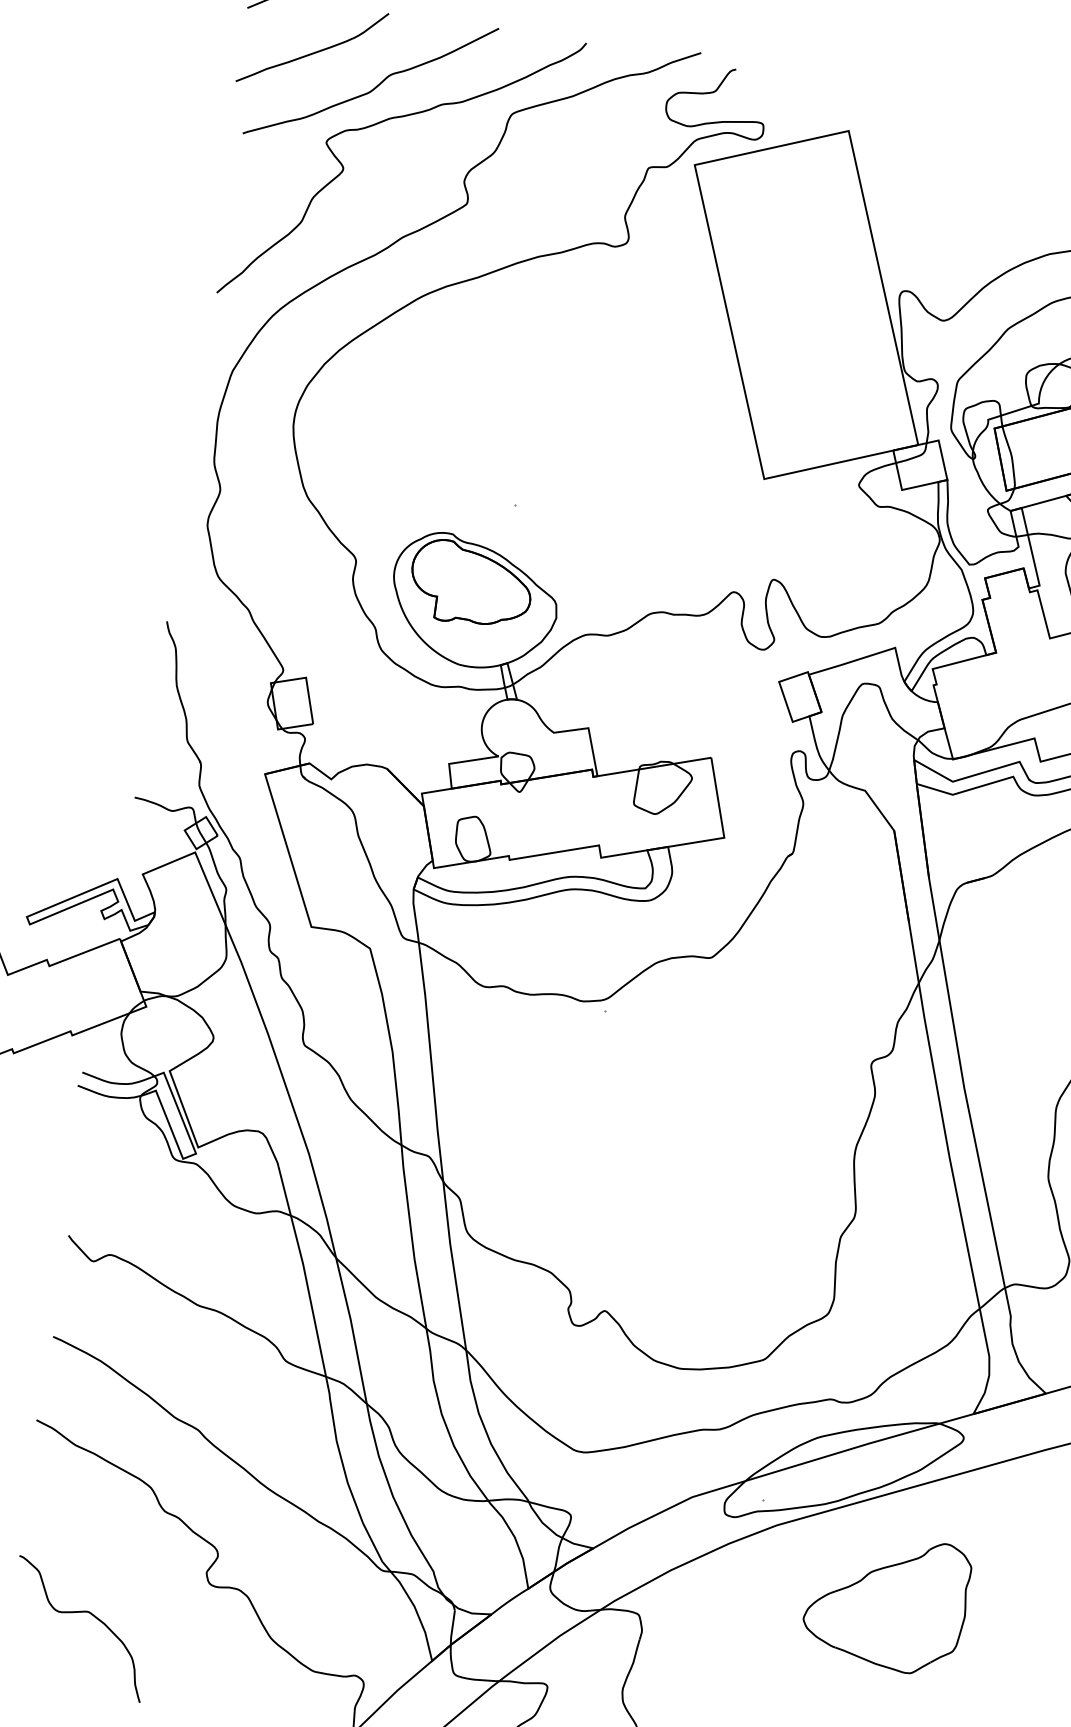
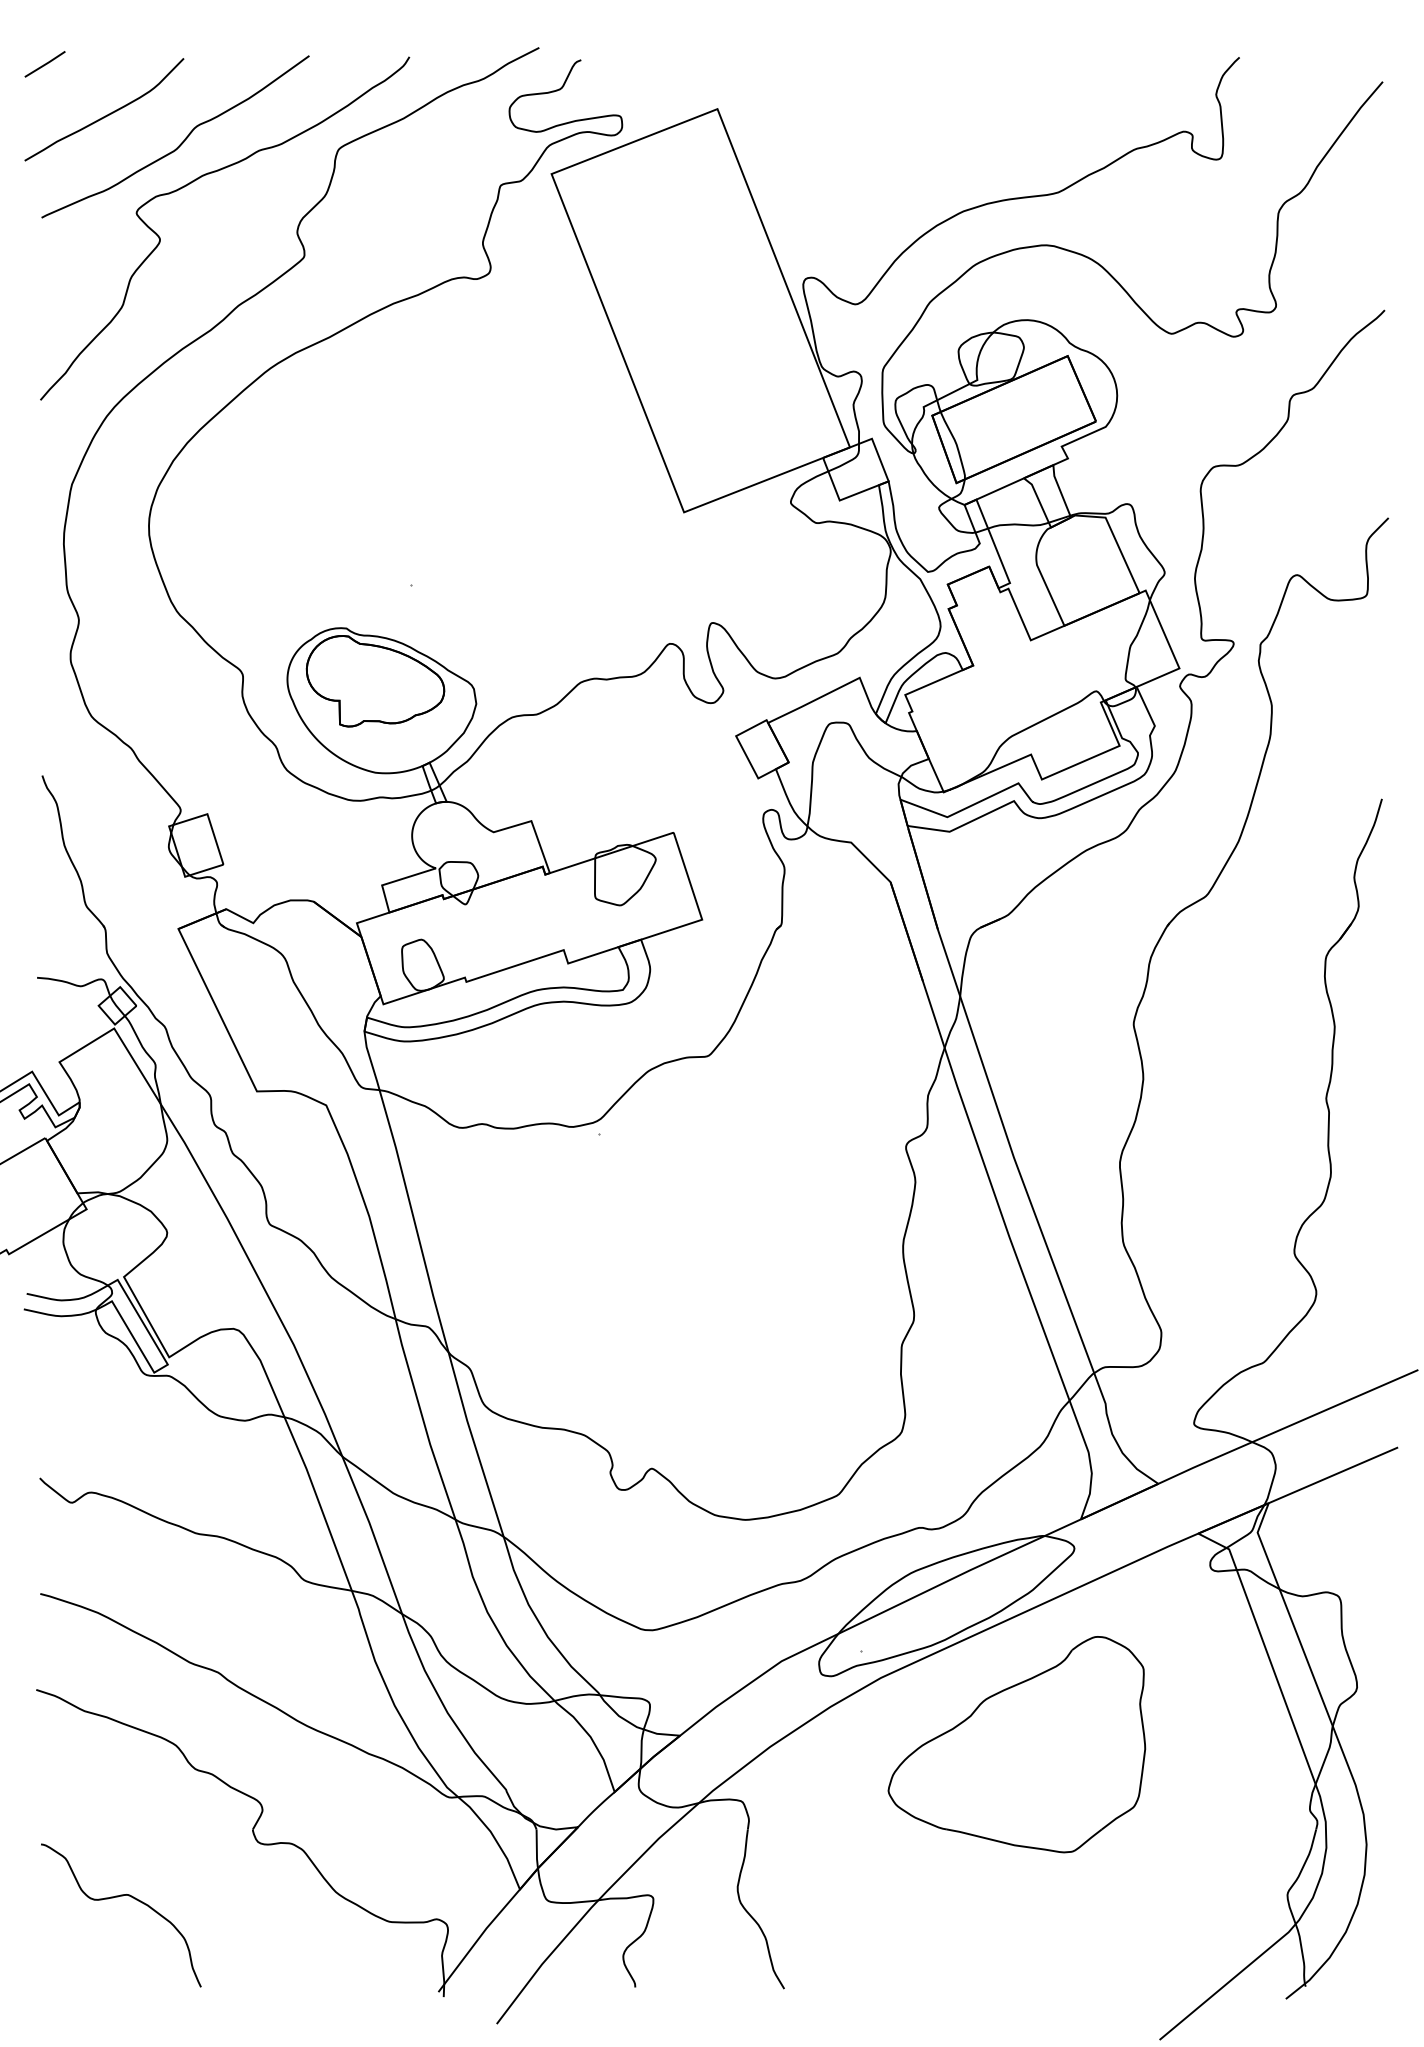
part: (886, 1602) -> (1016, 1744), size x1.43

